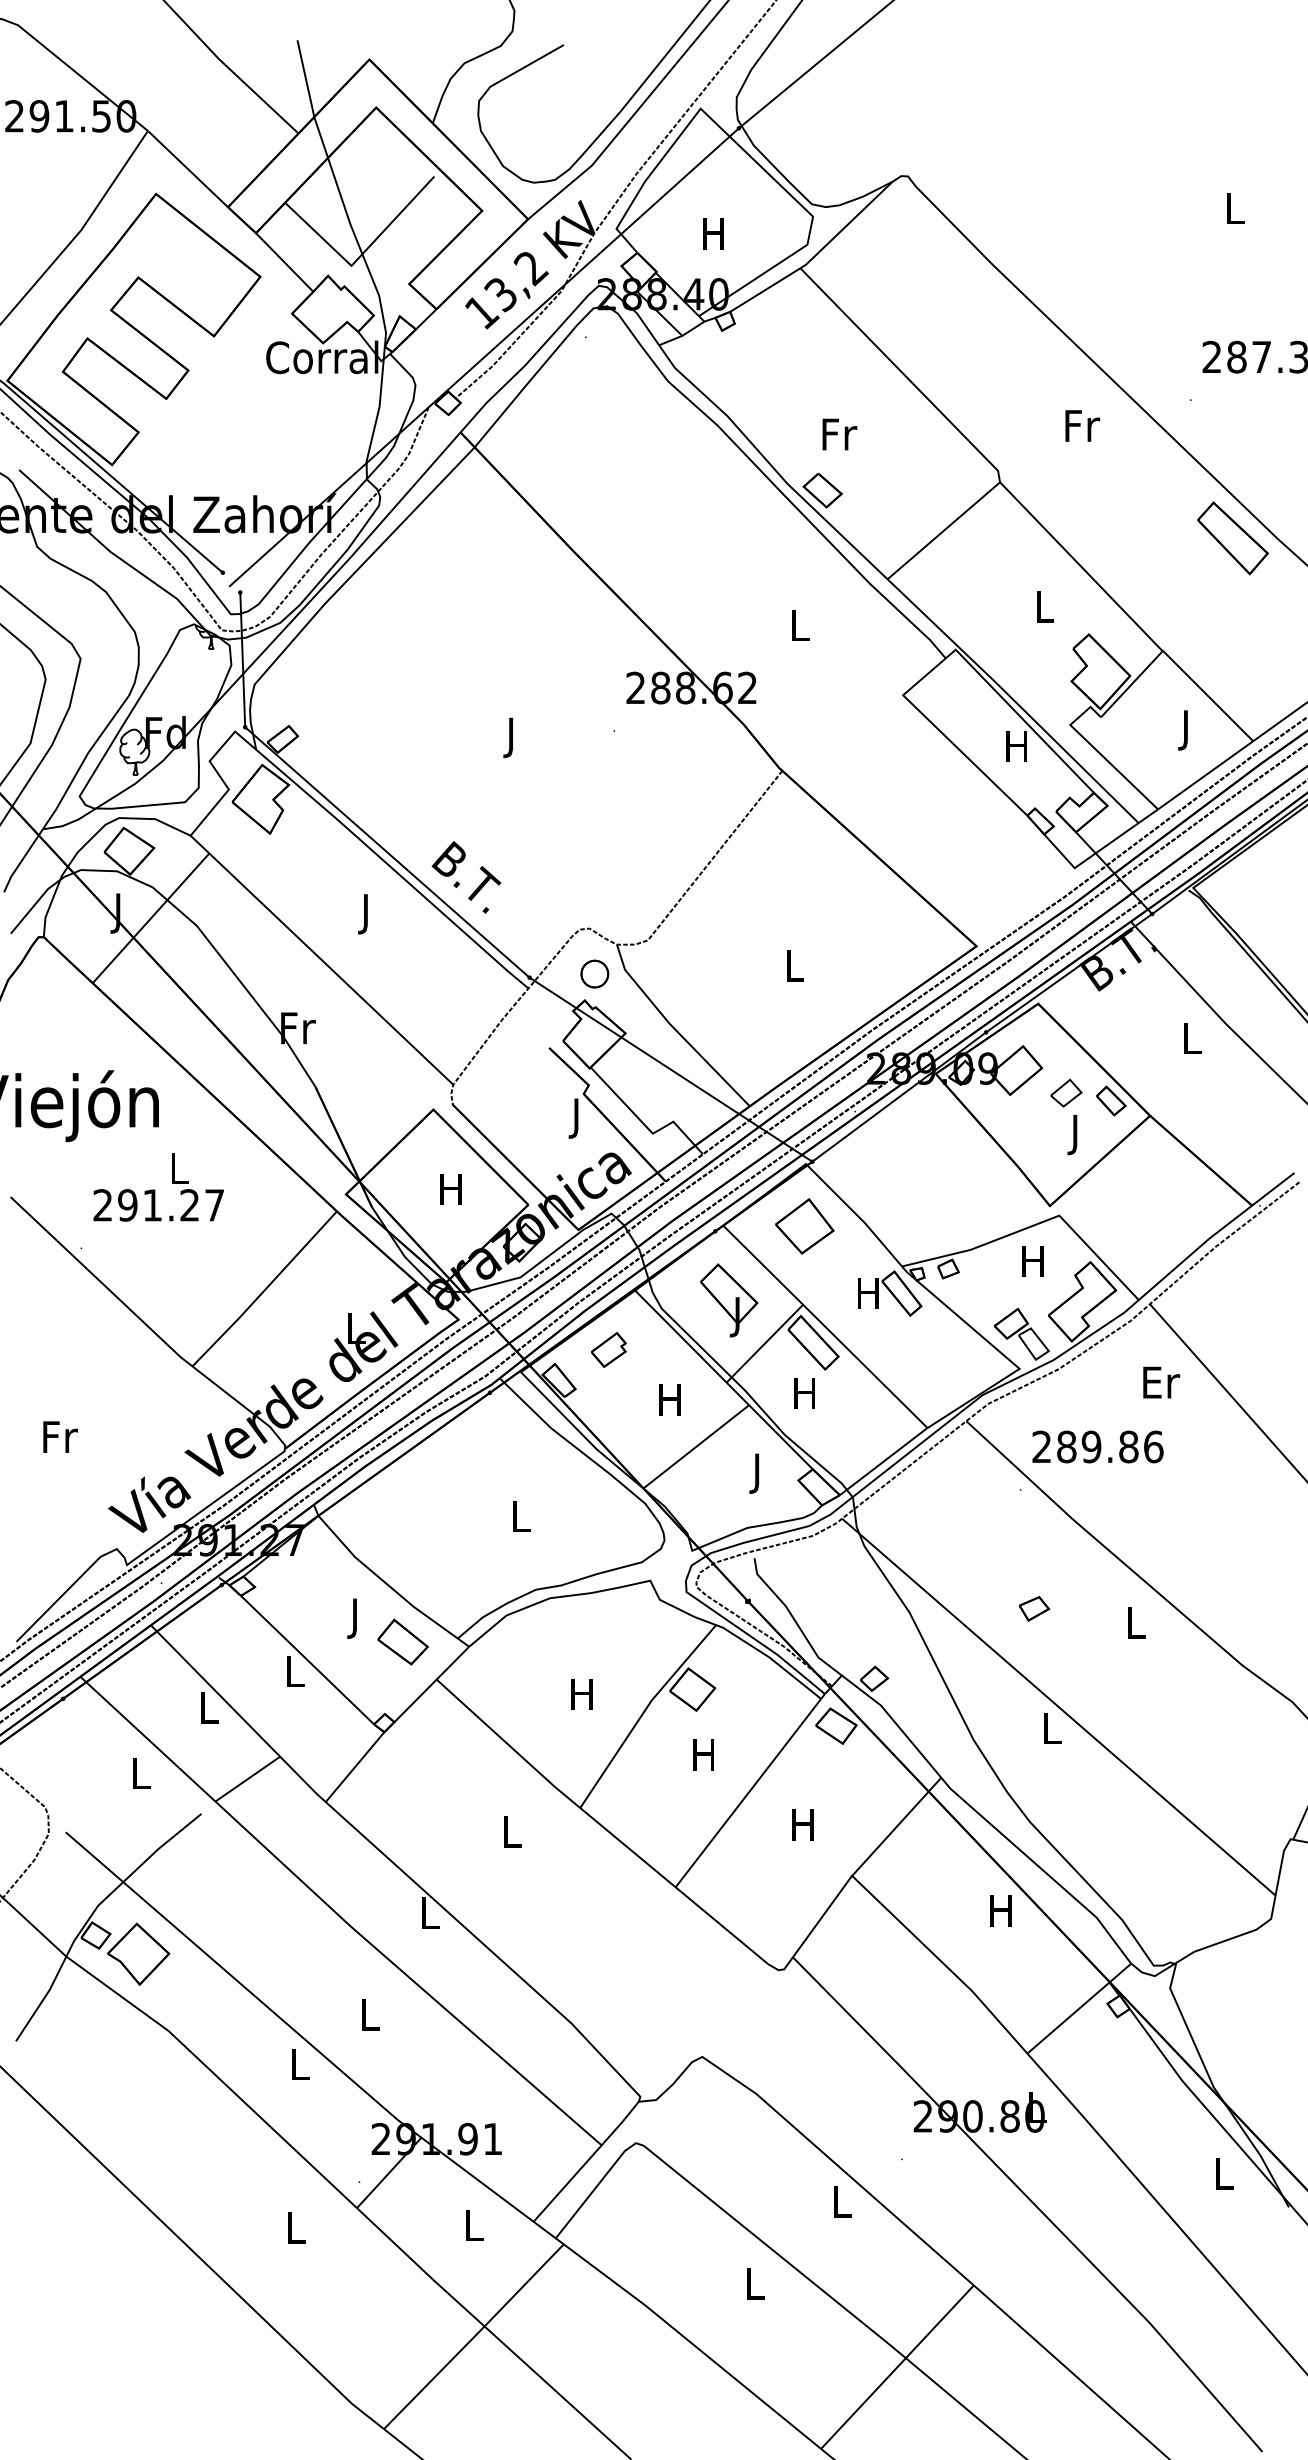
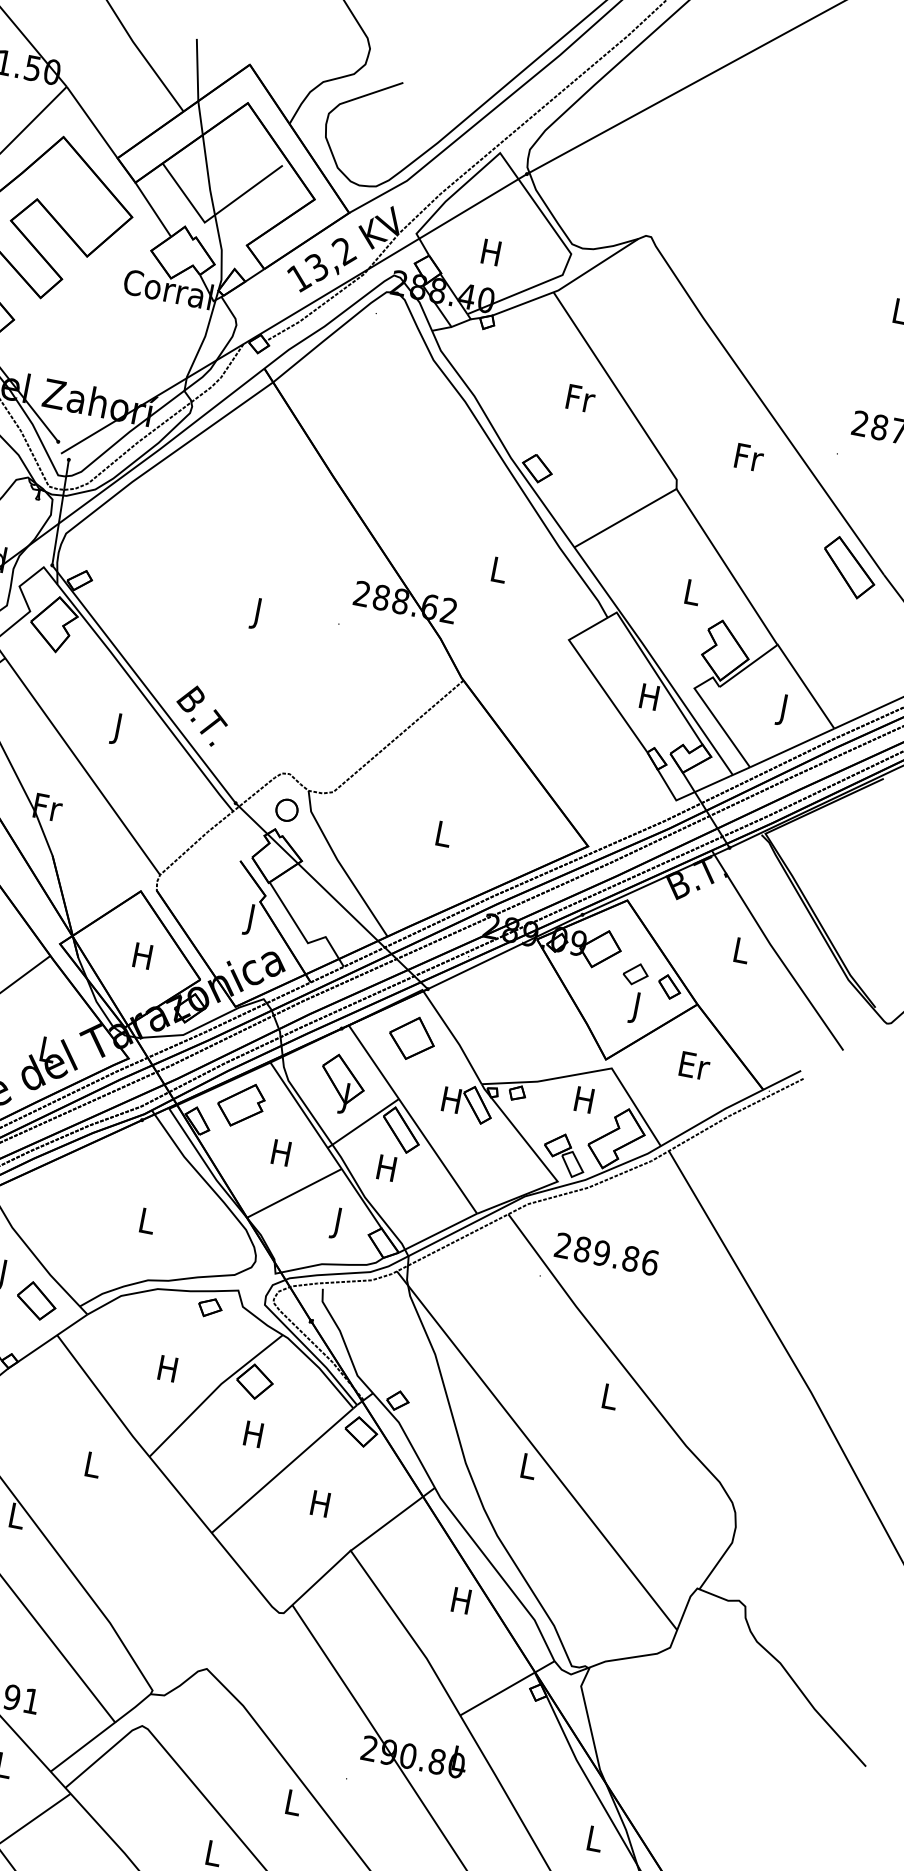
text: (839, 434) -> (580, 398), moved
part: (608, 1349) -> (240, 1104), size x1.67
text: (1161, 1382) -> (694, 1065), moved
part: (1034, 1608) -> (210, 1307), moved

